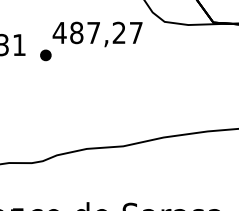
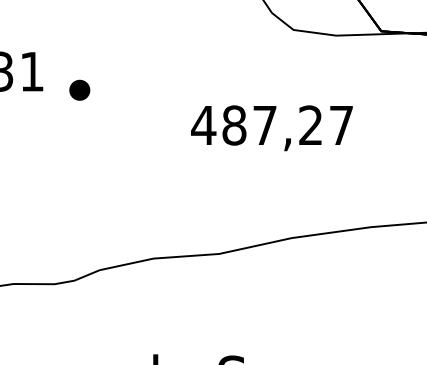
text: (97, 34) -> (271, 128), moved

